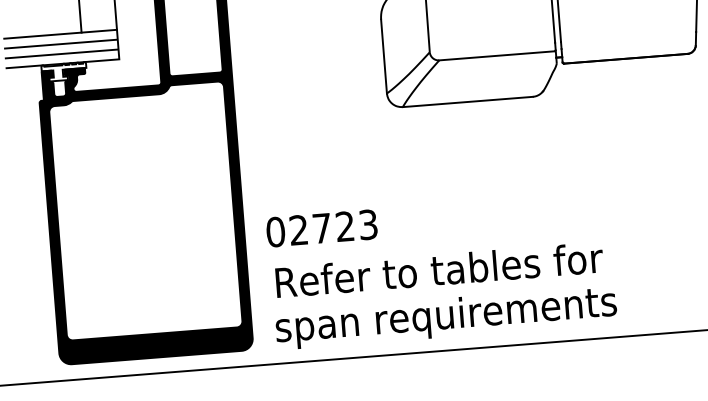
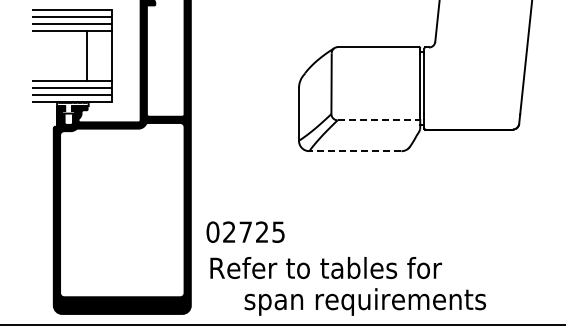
line: (496, 56) -> (378, 120), solid -> dashed
line: (466, 102) -> (354, 151), solid -> dashed
text: (368, 223) -> (278, 231), 02723 -> 02725
text: (445, 317) -> (364, 301), moved

